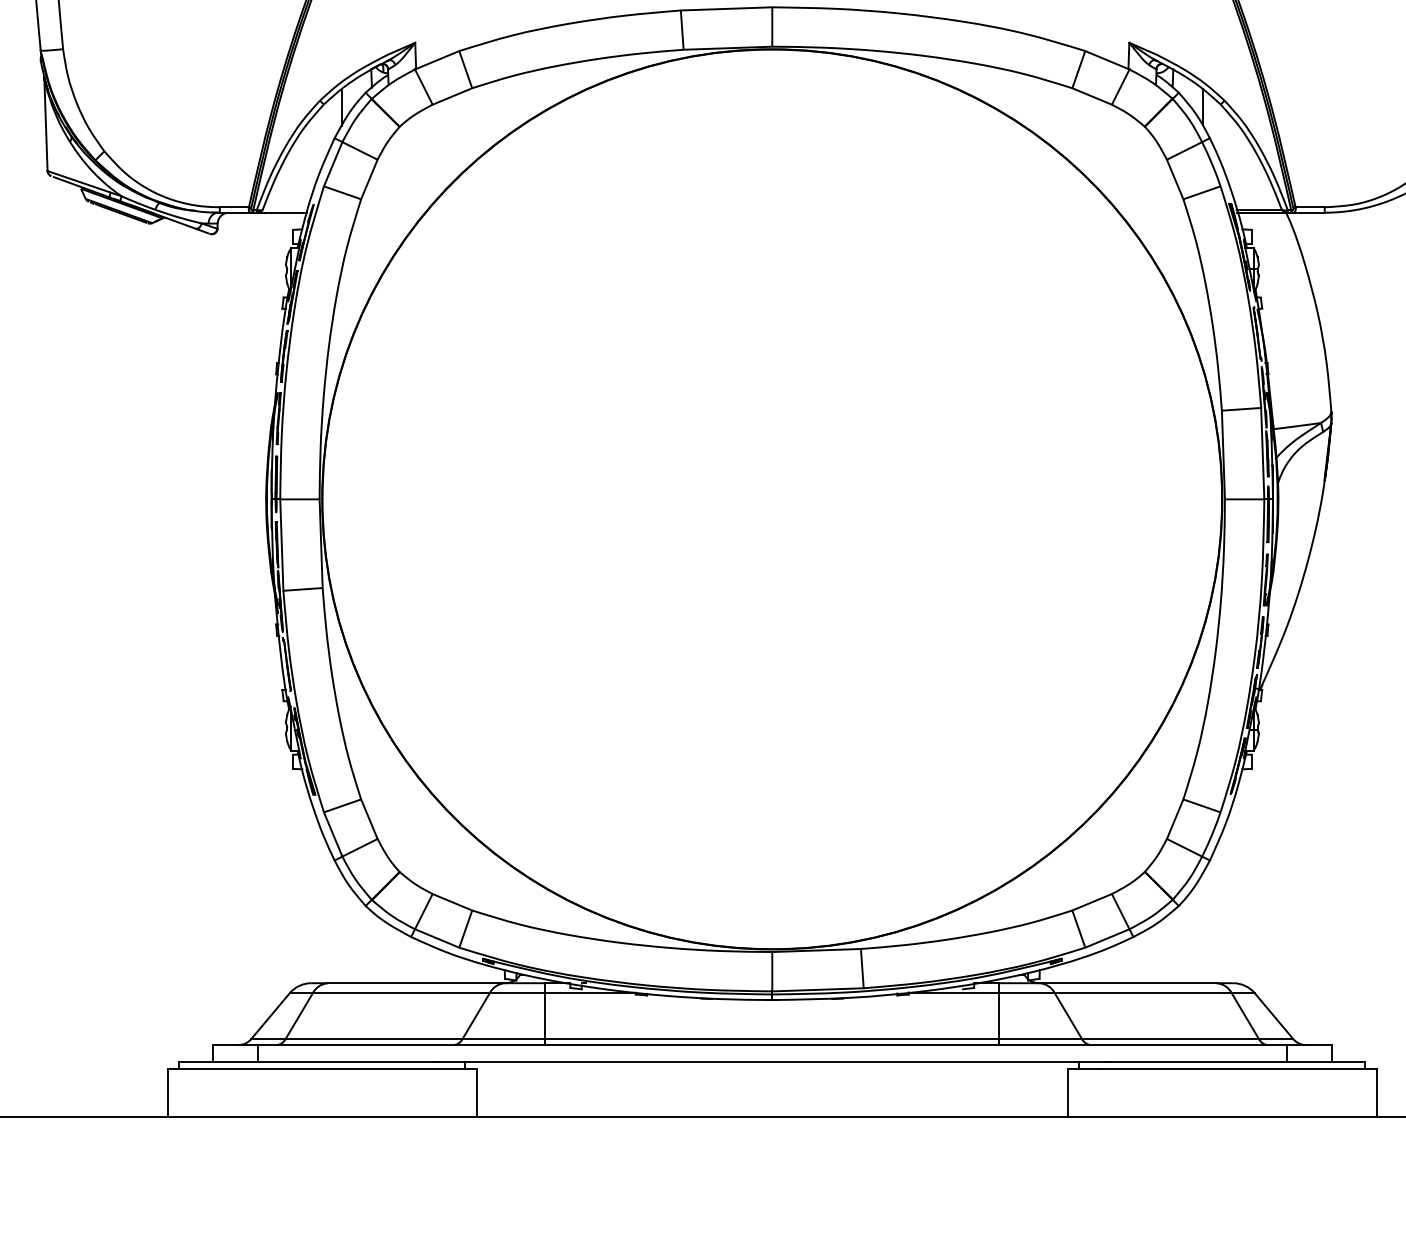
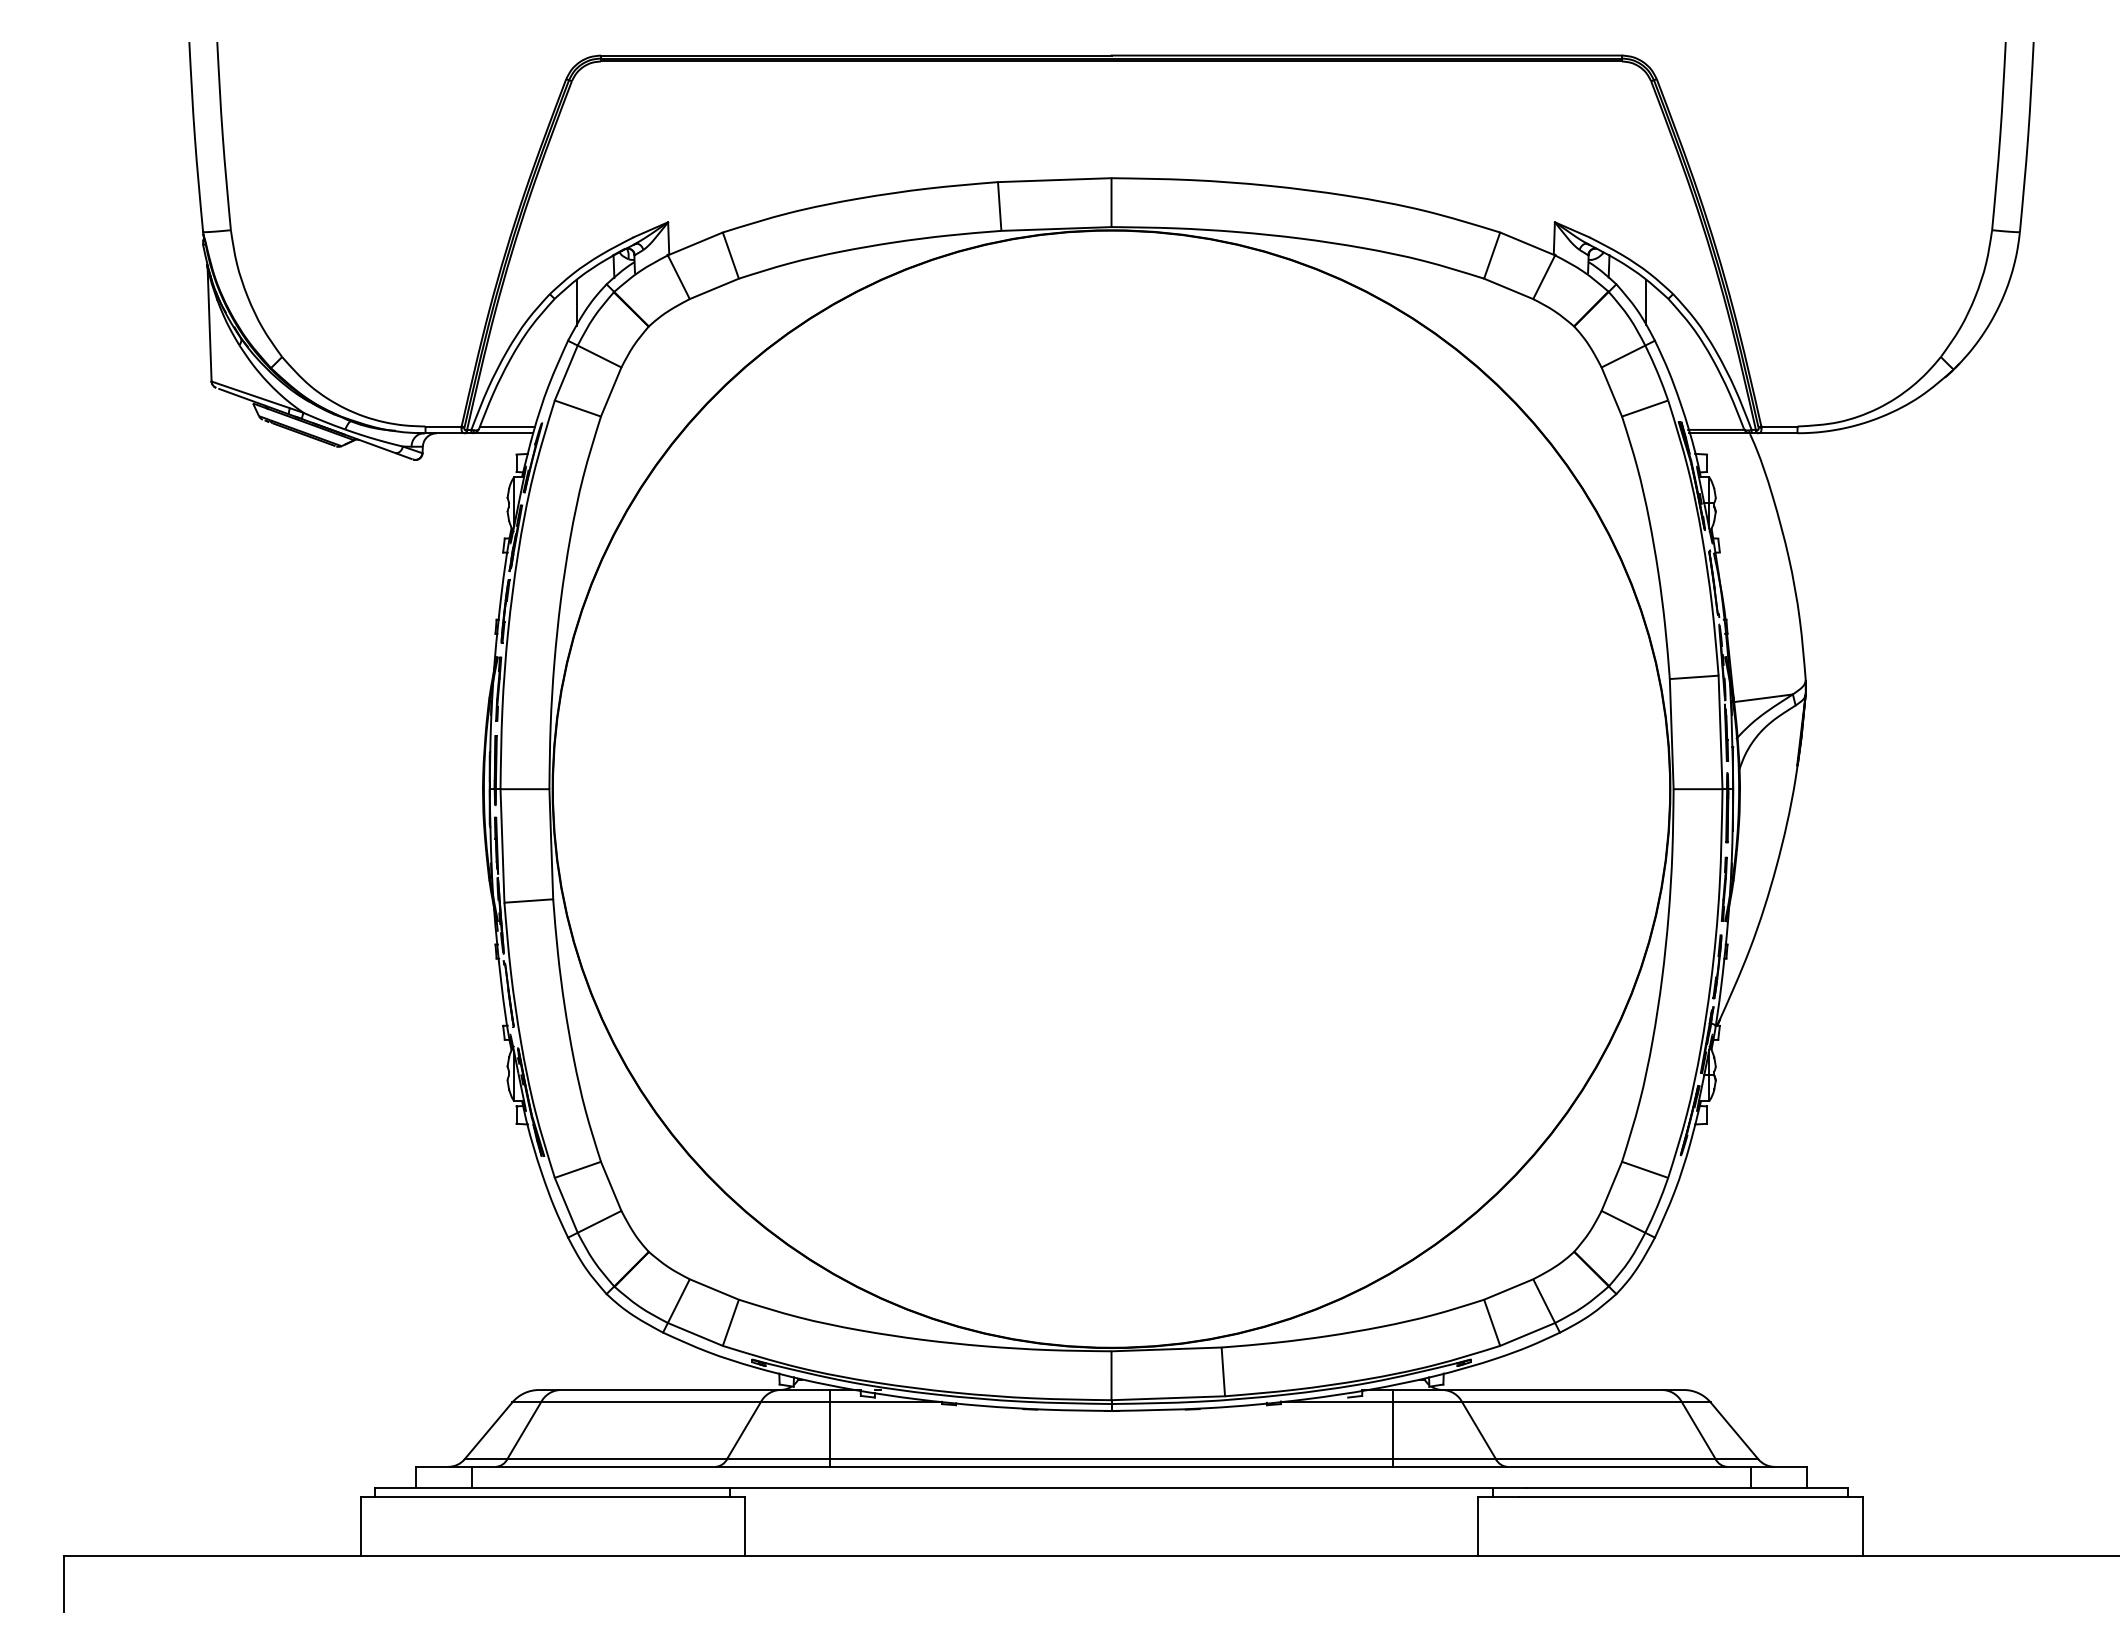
line: (285, 207) -> (507, 426), added

